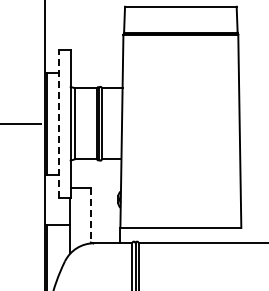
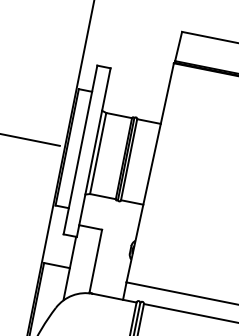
line: (59, 123) -> (81, 149), dashed -> solid
line: (90, 215) -> (95, 261), dashed -> solid

